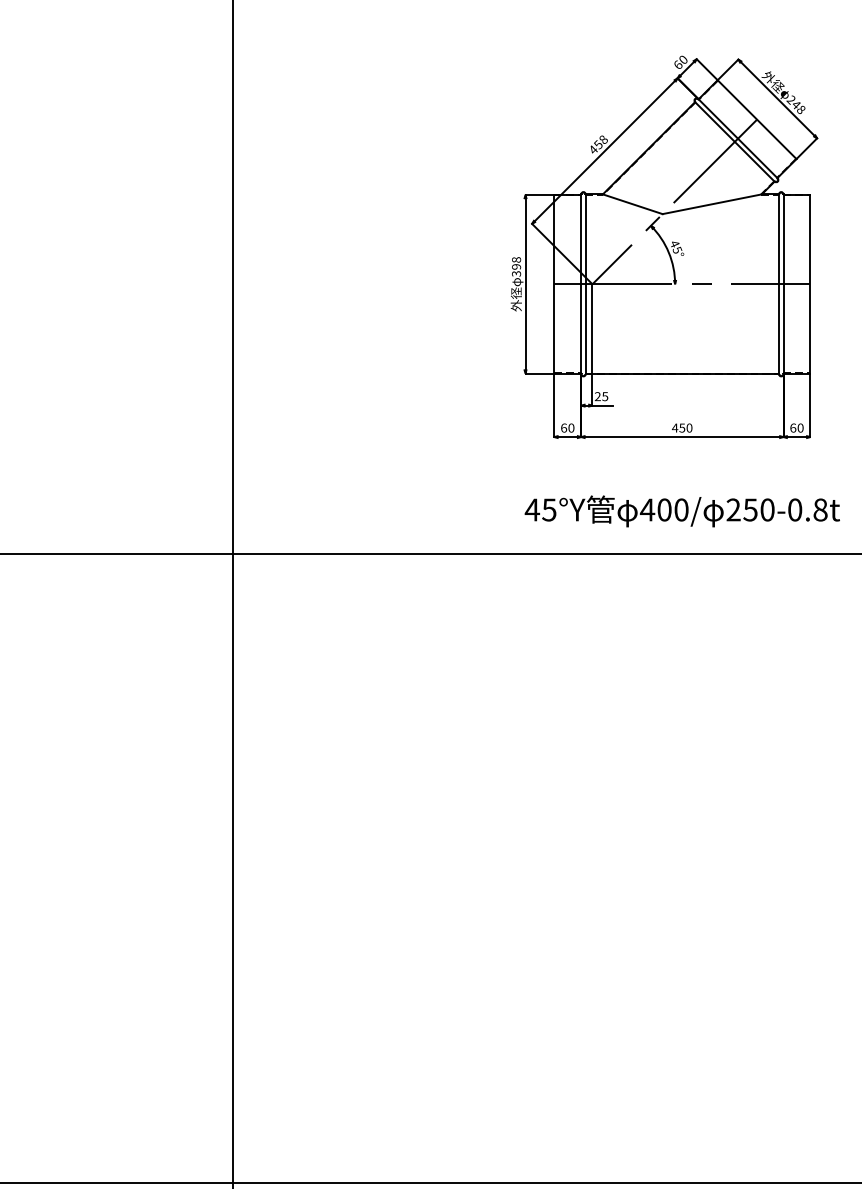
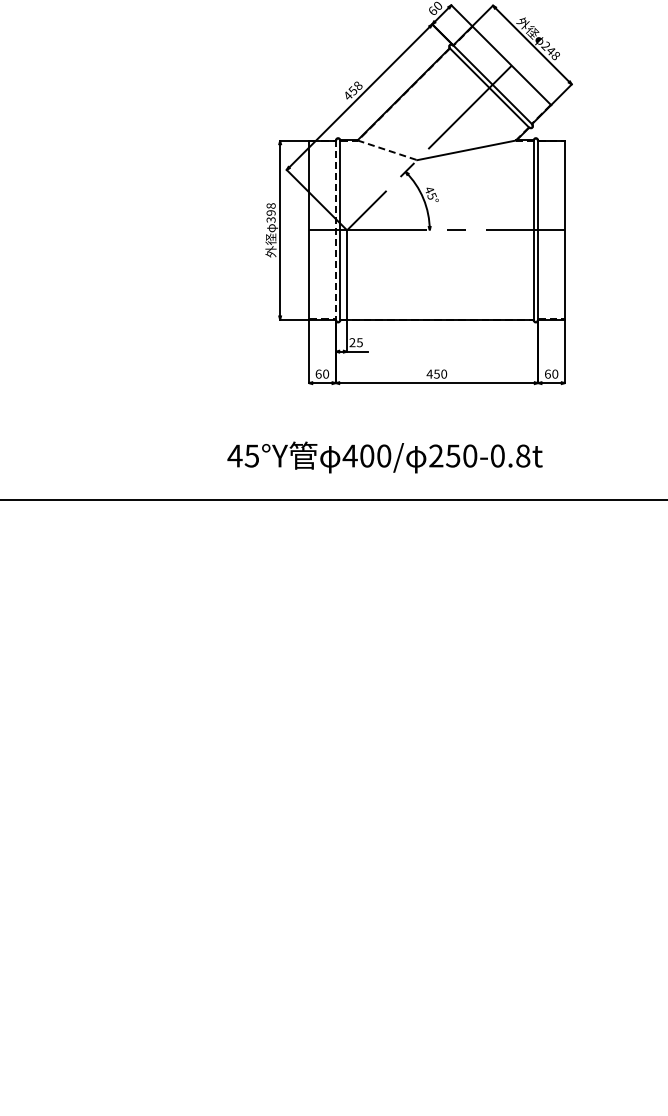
line: (633, 204) -> (388, 150), solid -> dashed
line: (581, 284) -> (336, 230), solid -> dashed
text: (681, 511) -> (384, 457), moved

